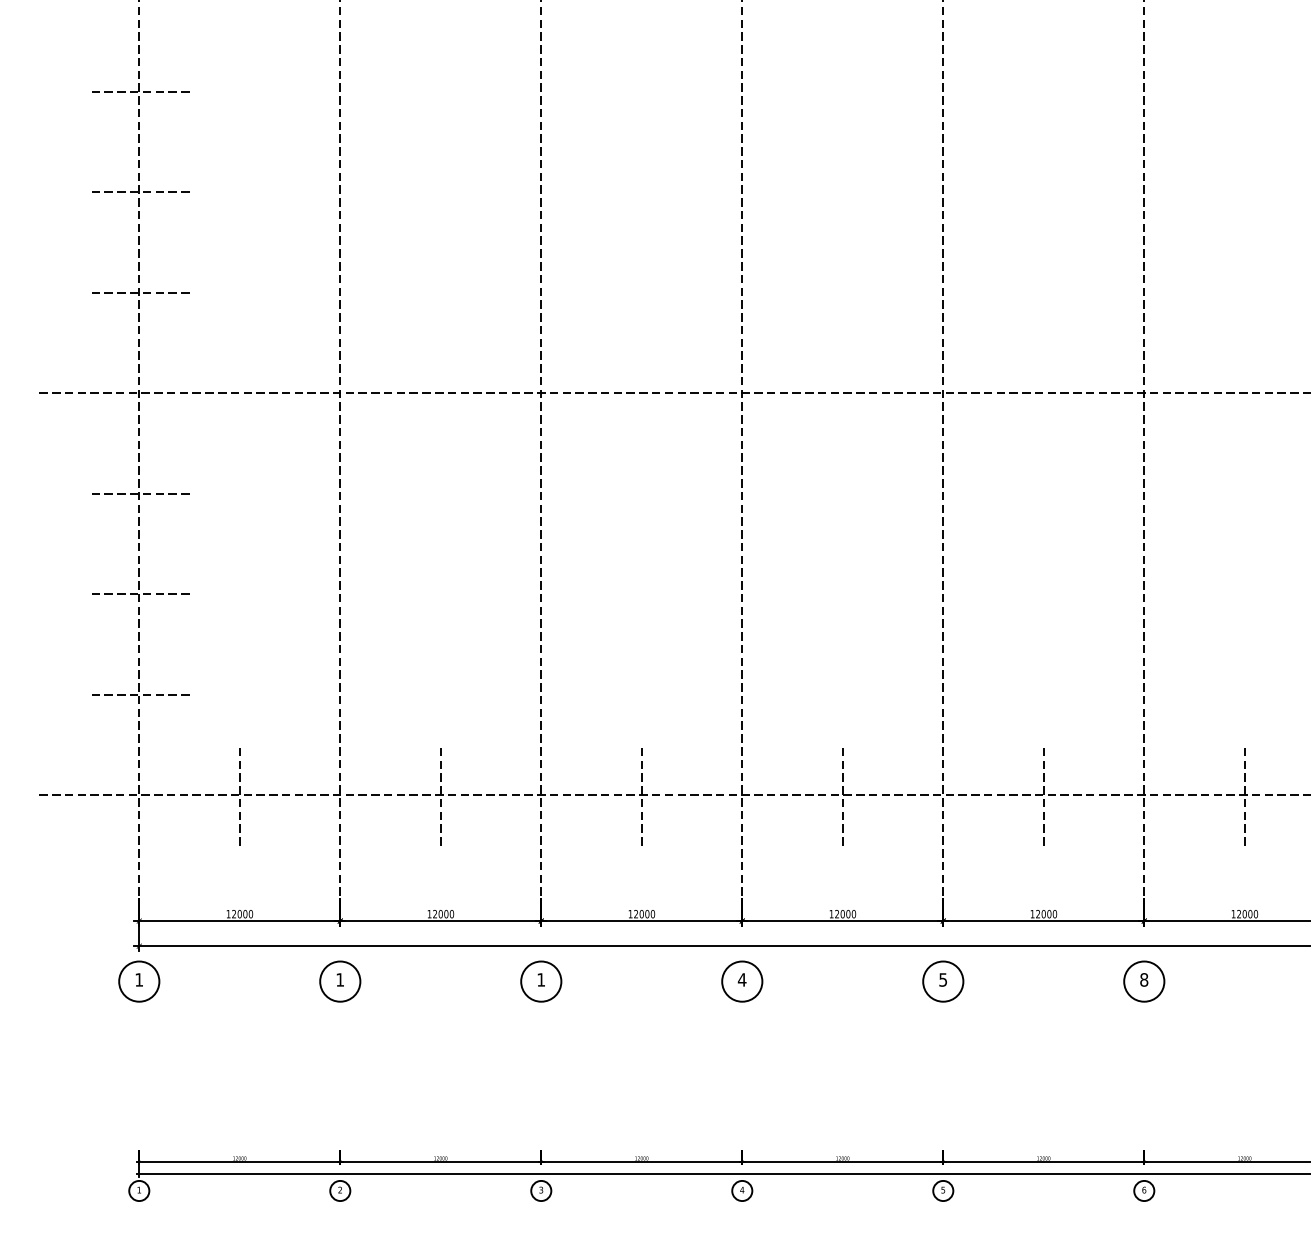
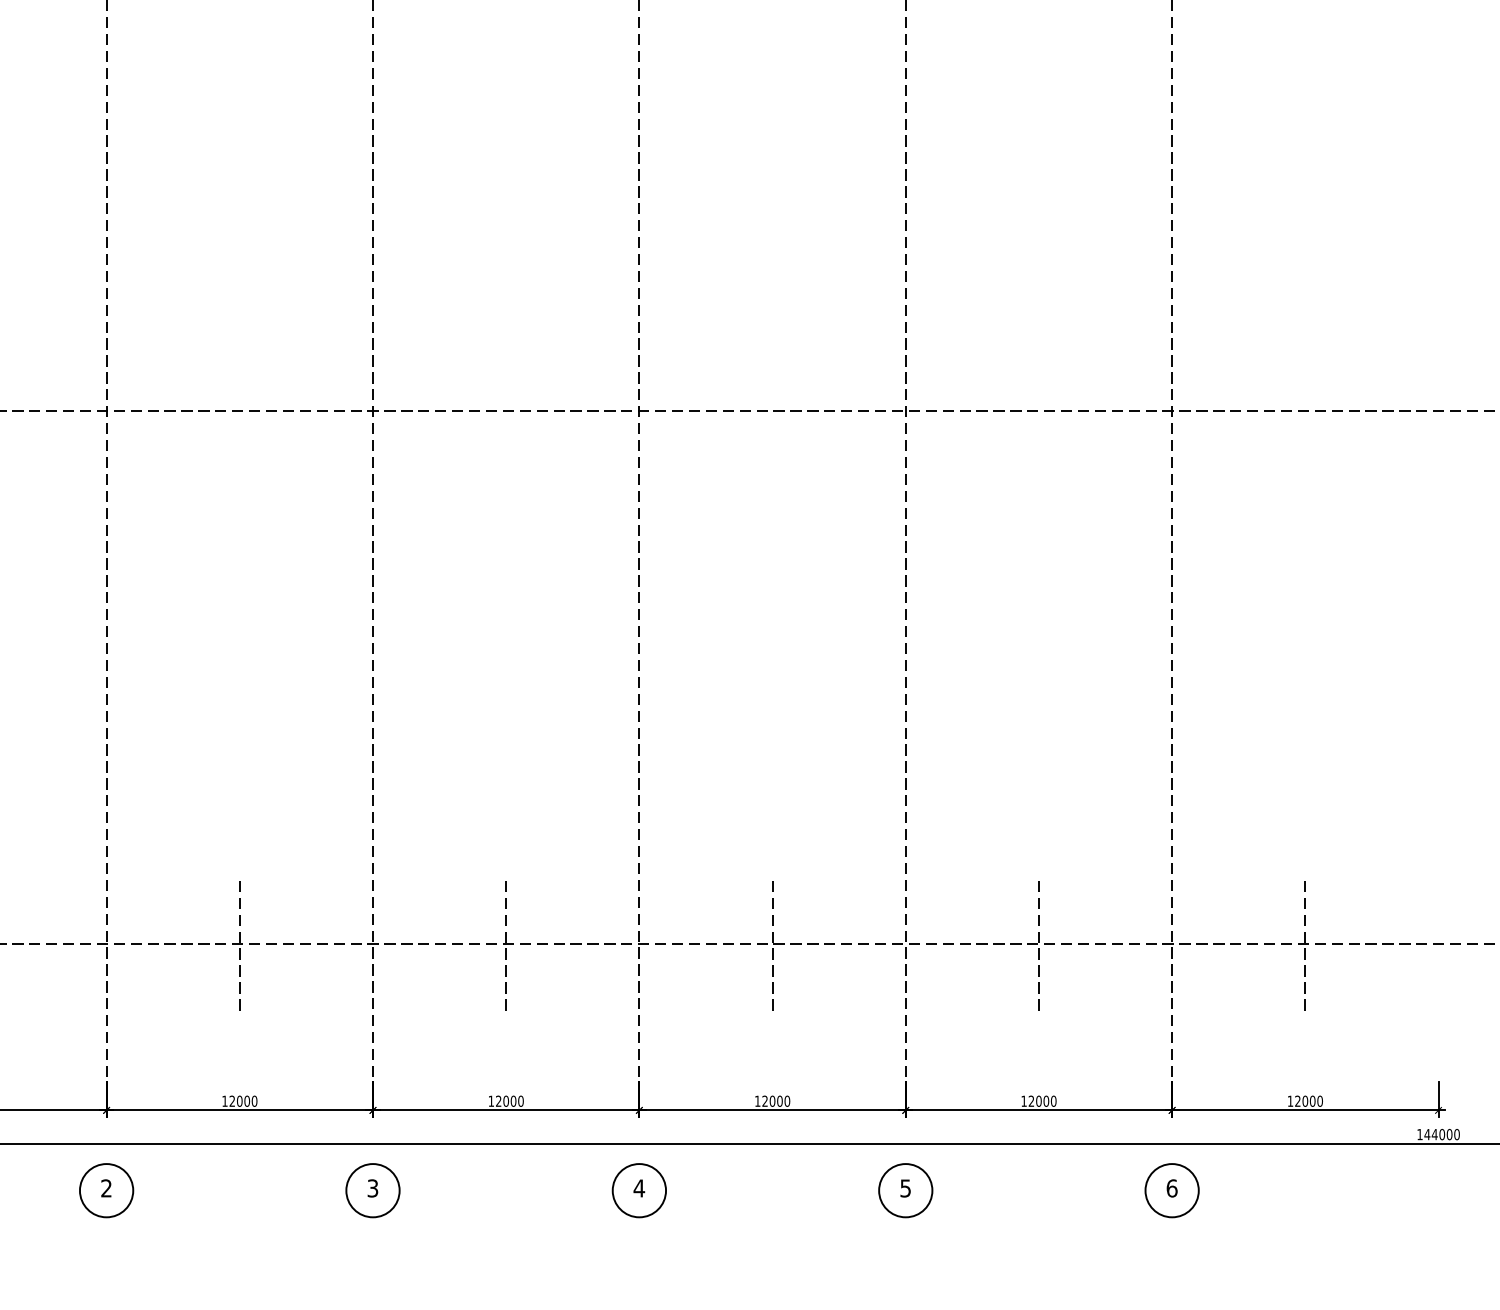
text: (339, 979) -> (105, 1187), 1 -> 2
text: (541, 979) -> (373, 1187), 1 -> 3
text: (1144, 979) -> (1172, 1187), 8 -> 6

